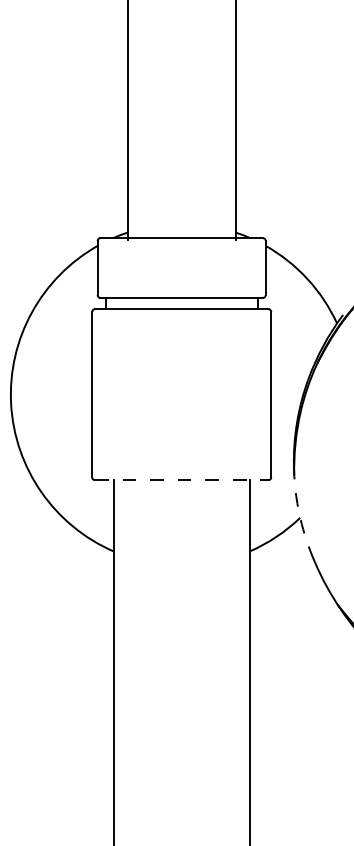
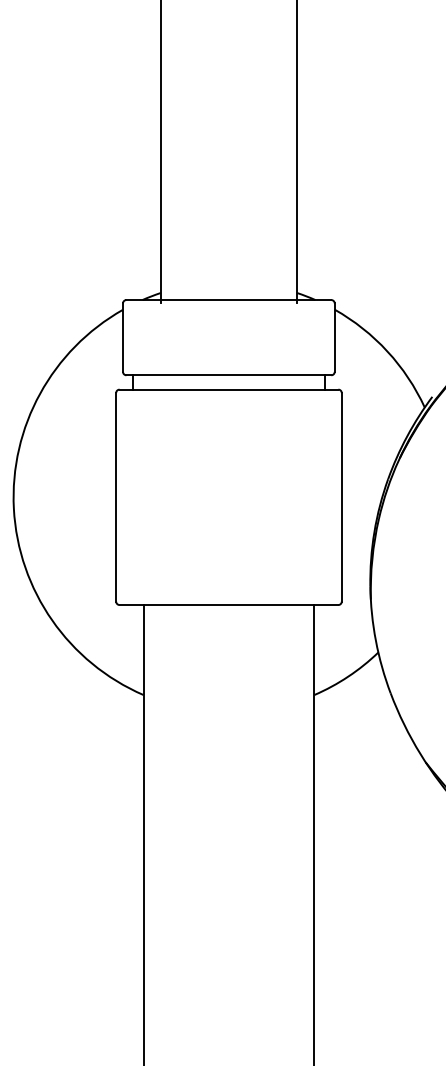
line: (182, 480) -> (229, 605), dashed -> solid
arc: (297, 508) -> (375, 640), dashed -> solid

